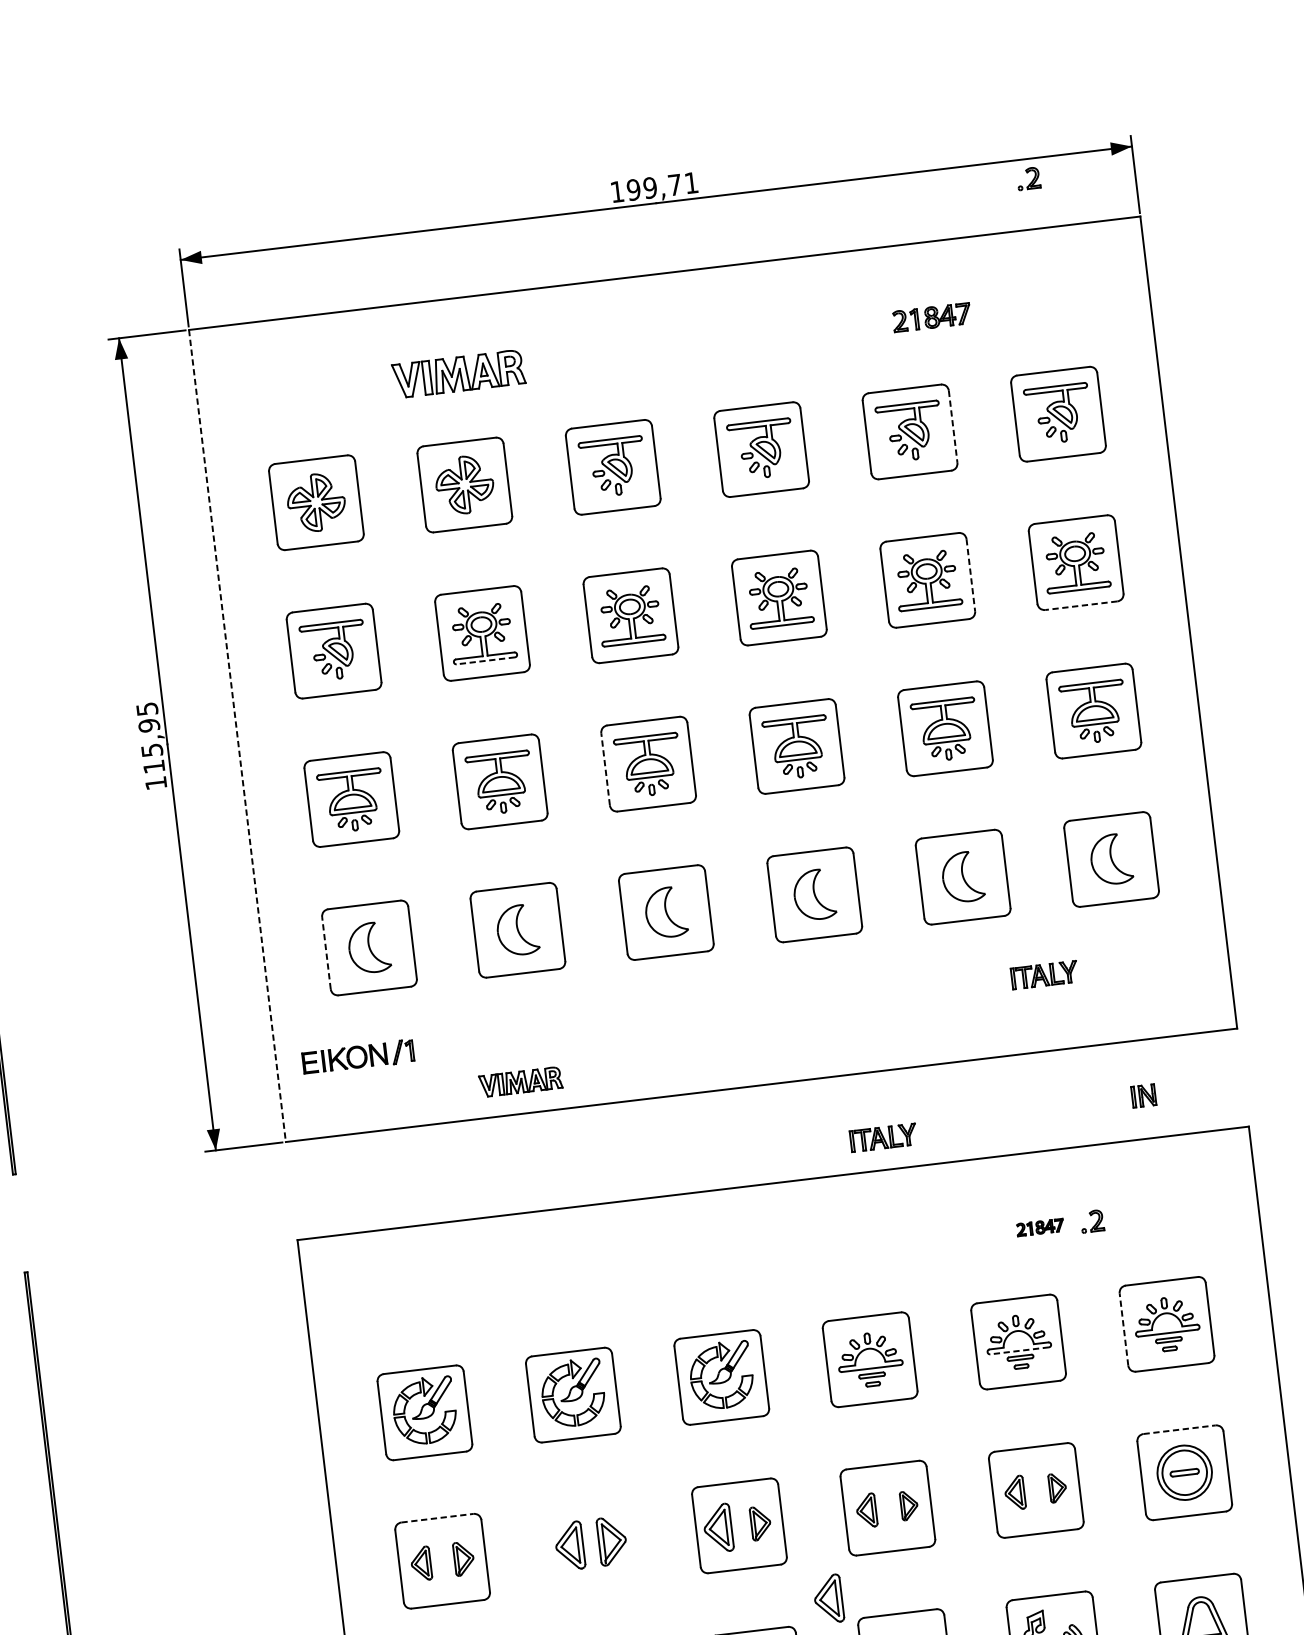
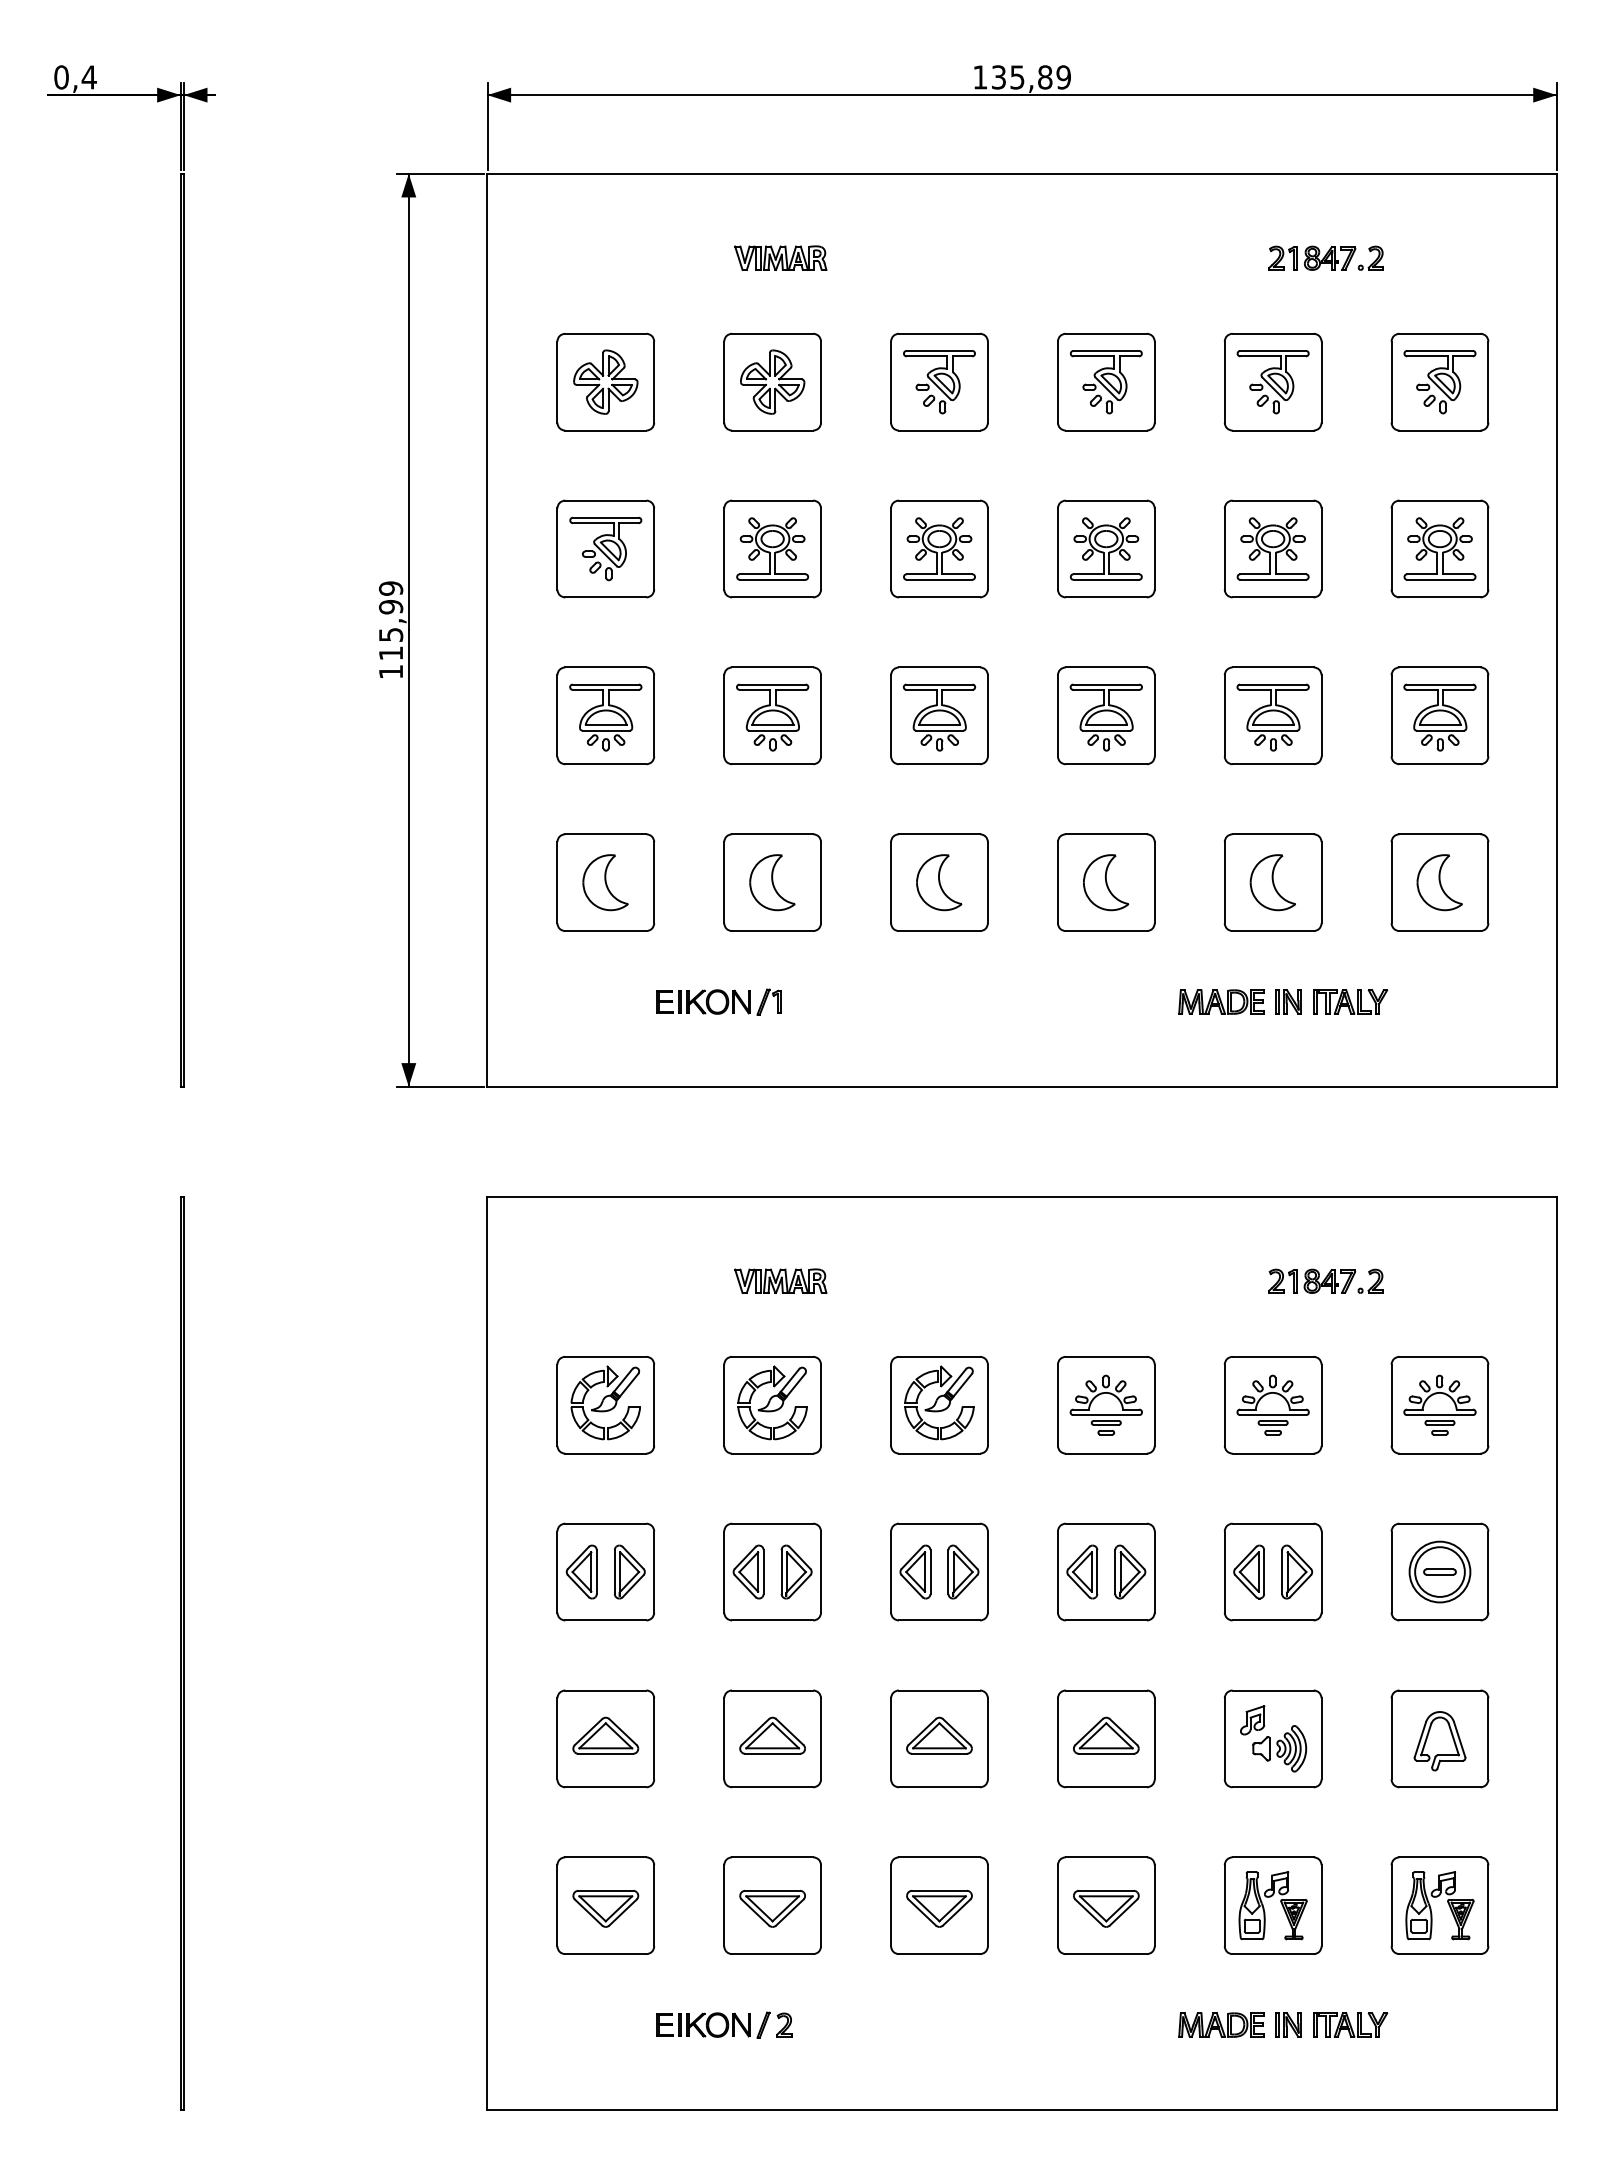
part: (1028, 178) -> (1370, 257), moved
text: (661, 186) -> (1030, 77), 199,71 -> 135,89
part: (458, 373) -> (780, 257), size x0.62
line: (953, 427) -> (1321, 382), dashed -> solid
line: (970, 575) -> (1321, 549), dashed -> solid
line: (1081, 605) -> (1440, 597), dashed -> solid
line: (485, 660) -> (772, 579), dashed -> solid
text: (146, 709) -> (390, 588), 115,95 -> 115,99
line: (237, 736) -> (487, 630), dashed -> solid
line: (605, 768) -> (891, 715), dashed -> solid
line: (326, 952) -> (557, 882), dashed -> solid
part: (929, 988) -> (1221, 1001), added
part: (357, 1056) -> (718, 1001), moved
part: (520, 1081) -> (780, 1280), moved
part: (1143, 1095) -> (1288, 1001), moved
part: (883, 1137) -> (1150, 1160), removed
part: (1040, 1226) -> (1312, 1280), size x1.67
line: (1123, 1329) -> (1391, 1405), dashed -> solid
line: (1020, 1351) -> (1273, 1415), dashed -> solid
line: (1180, 1429) -> (1440, 1523), dashed -> solid
part: (1057, 1487) -> (1297, 1571), size x1.67
part: (1014, 1492) -> (1248, 1571), size x1.43
part: (909, 1505) -> (1130, 1571), size x1.67
part: (866, 1510) -> (1082, 1571), size x1.43
line: (437, 1518) -> (605, 1523), dashed -> solid
part: (760, 1522) -> (963, 1571), size x1.43
part: (590, 1543) -> (772, 1571), added
part: (463, 1558) -> (629, 1571), size x1.43
part: (420, 1563) -> (581, 1571), size x1.43
part: (828, 1598) -> (1028, 1664), removed

